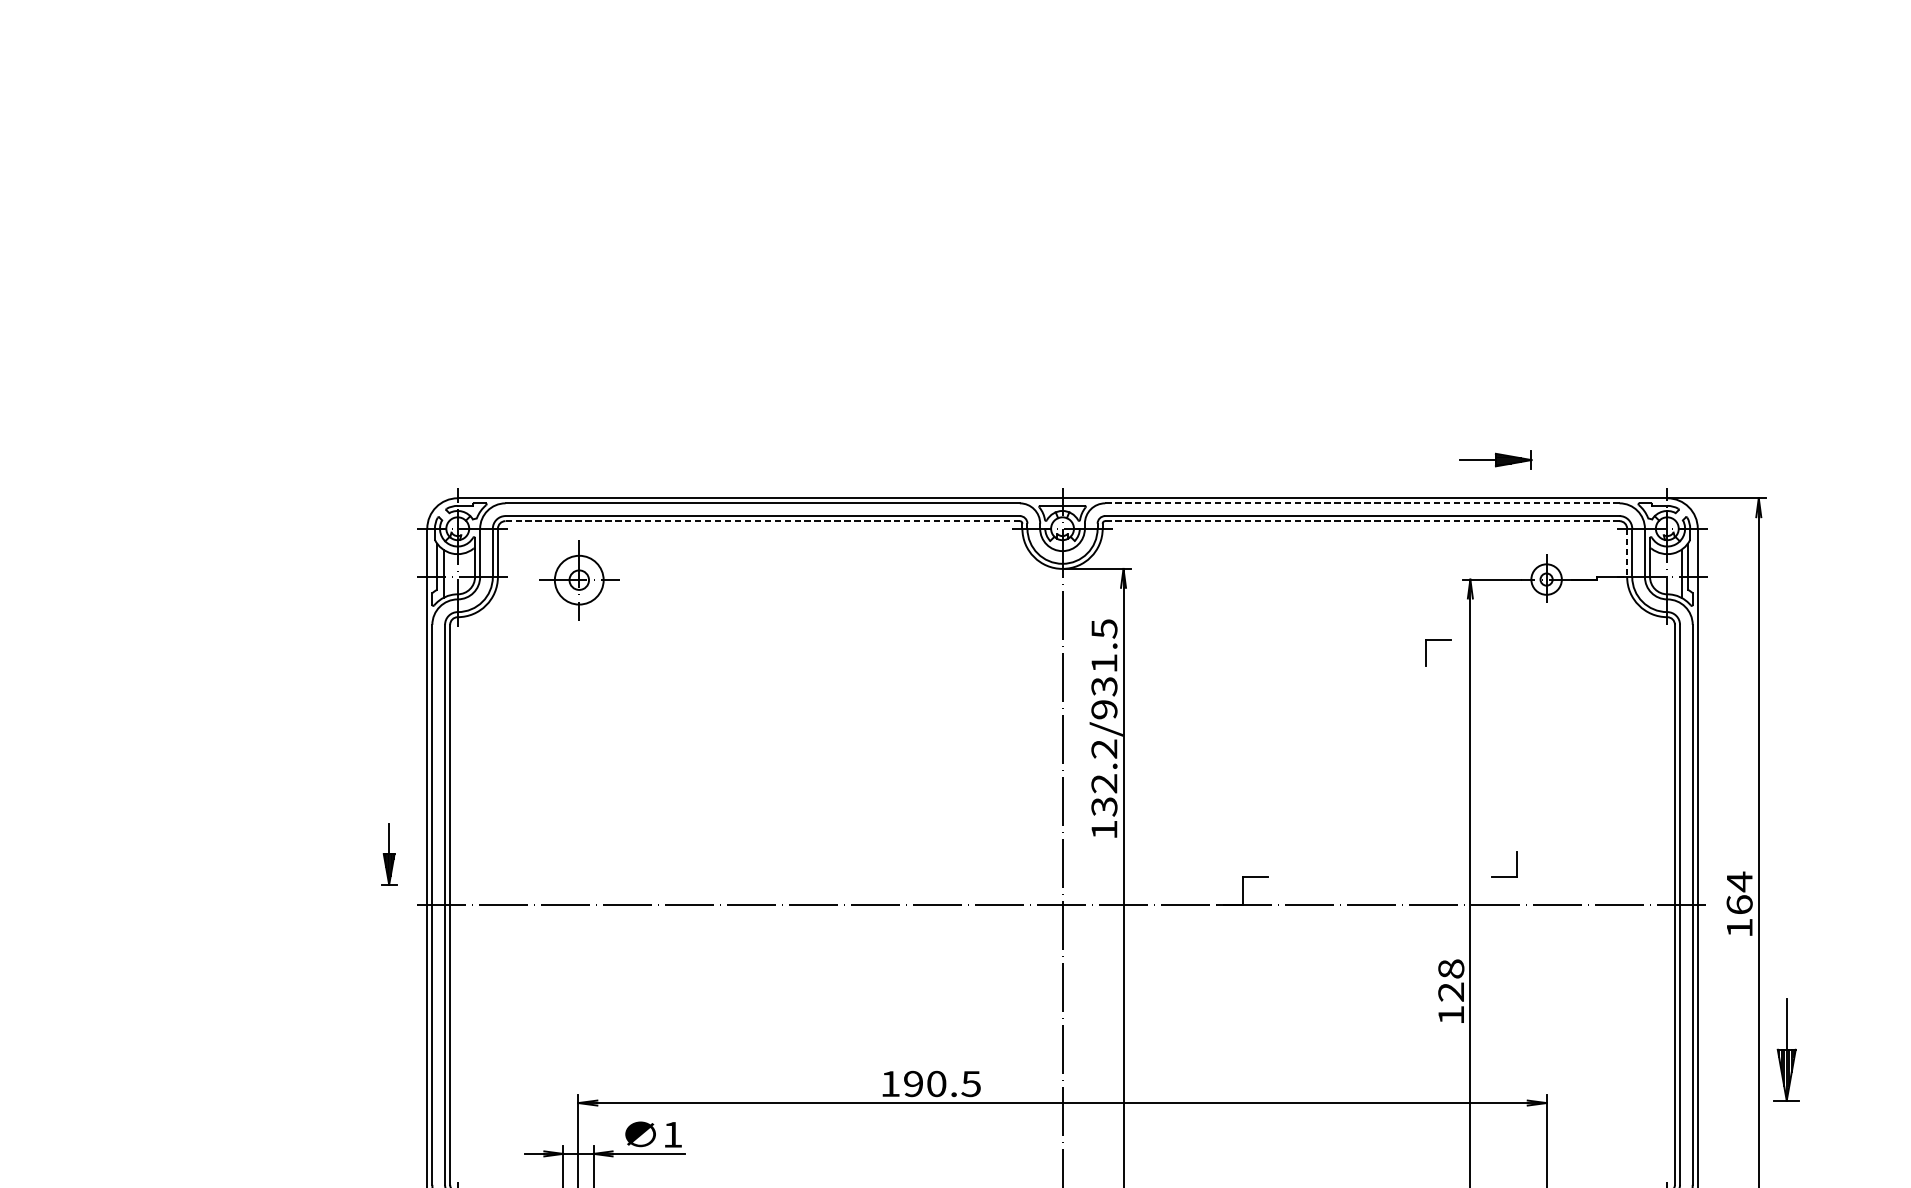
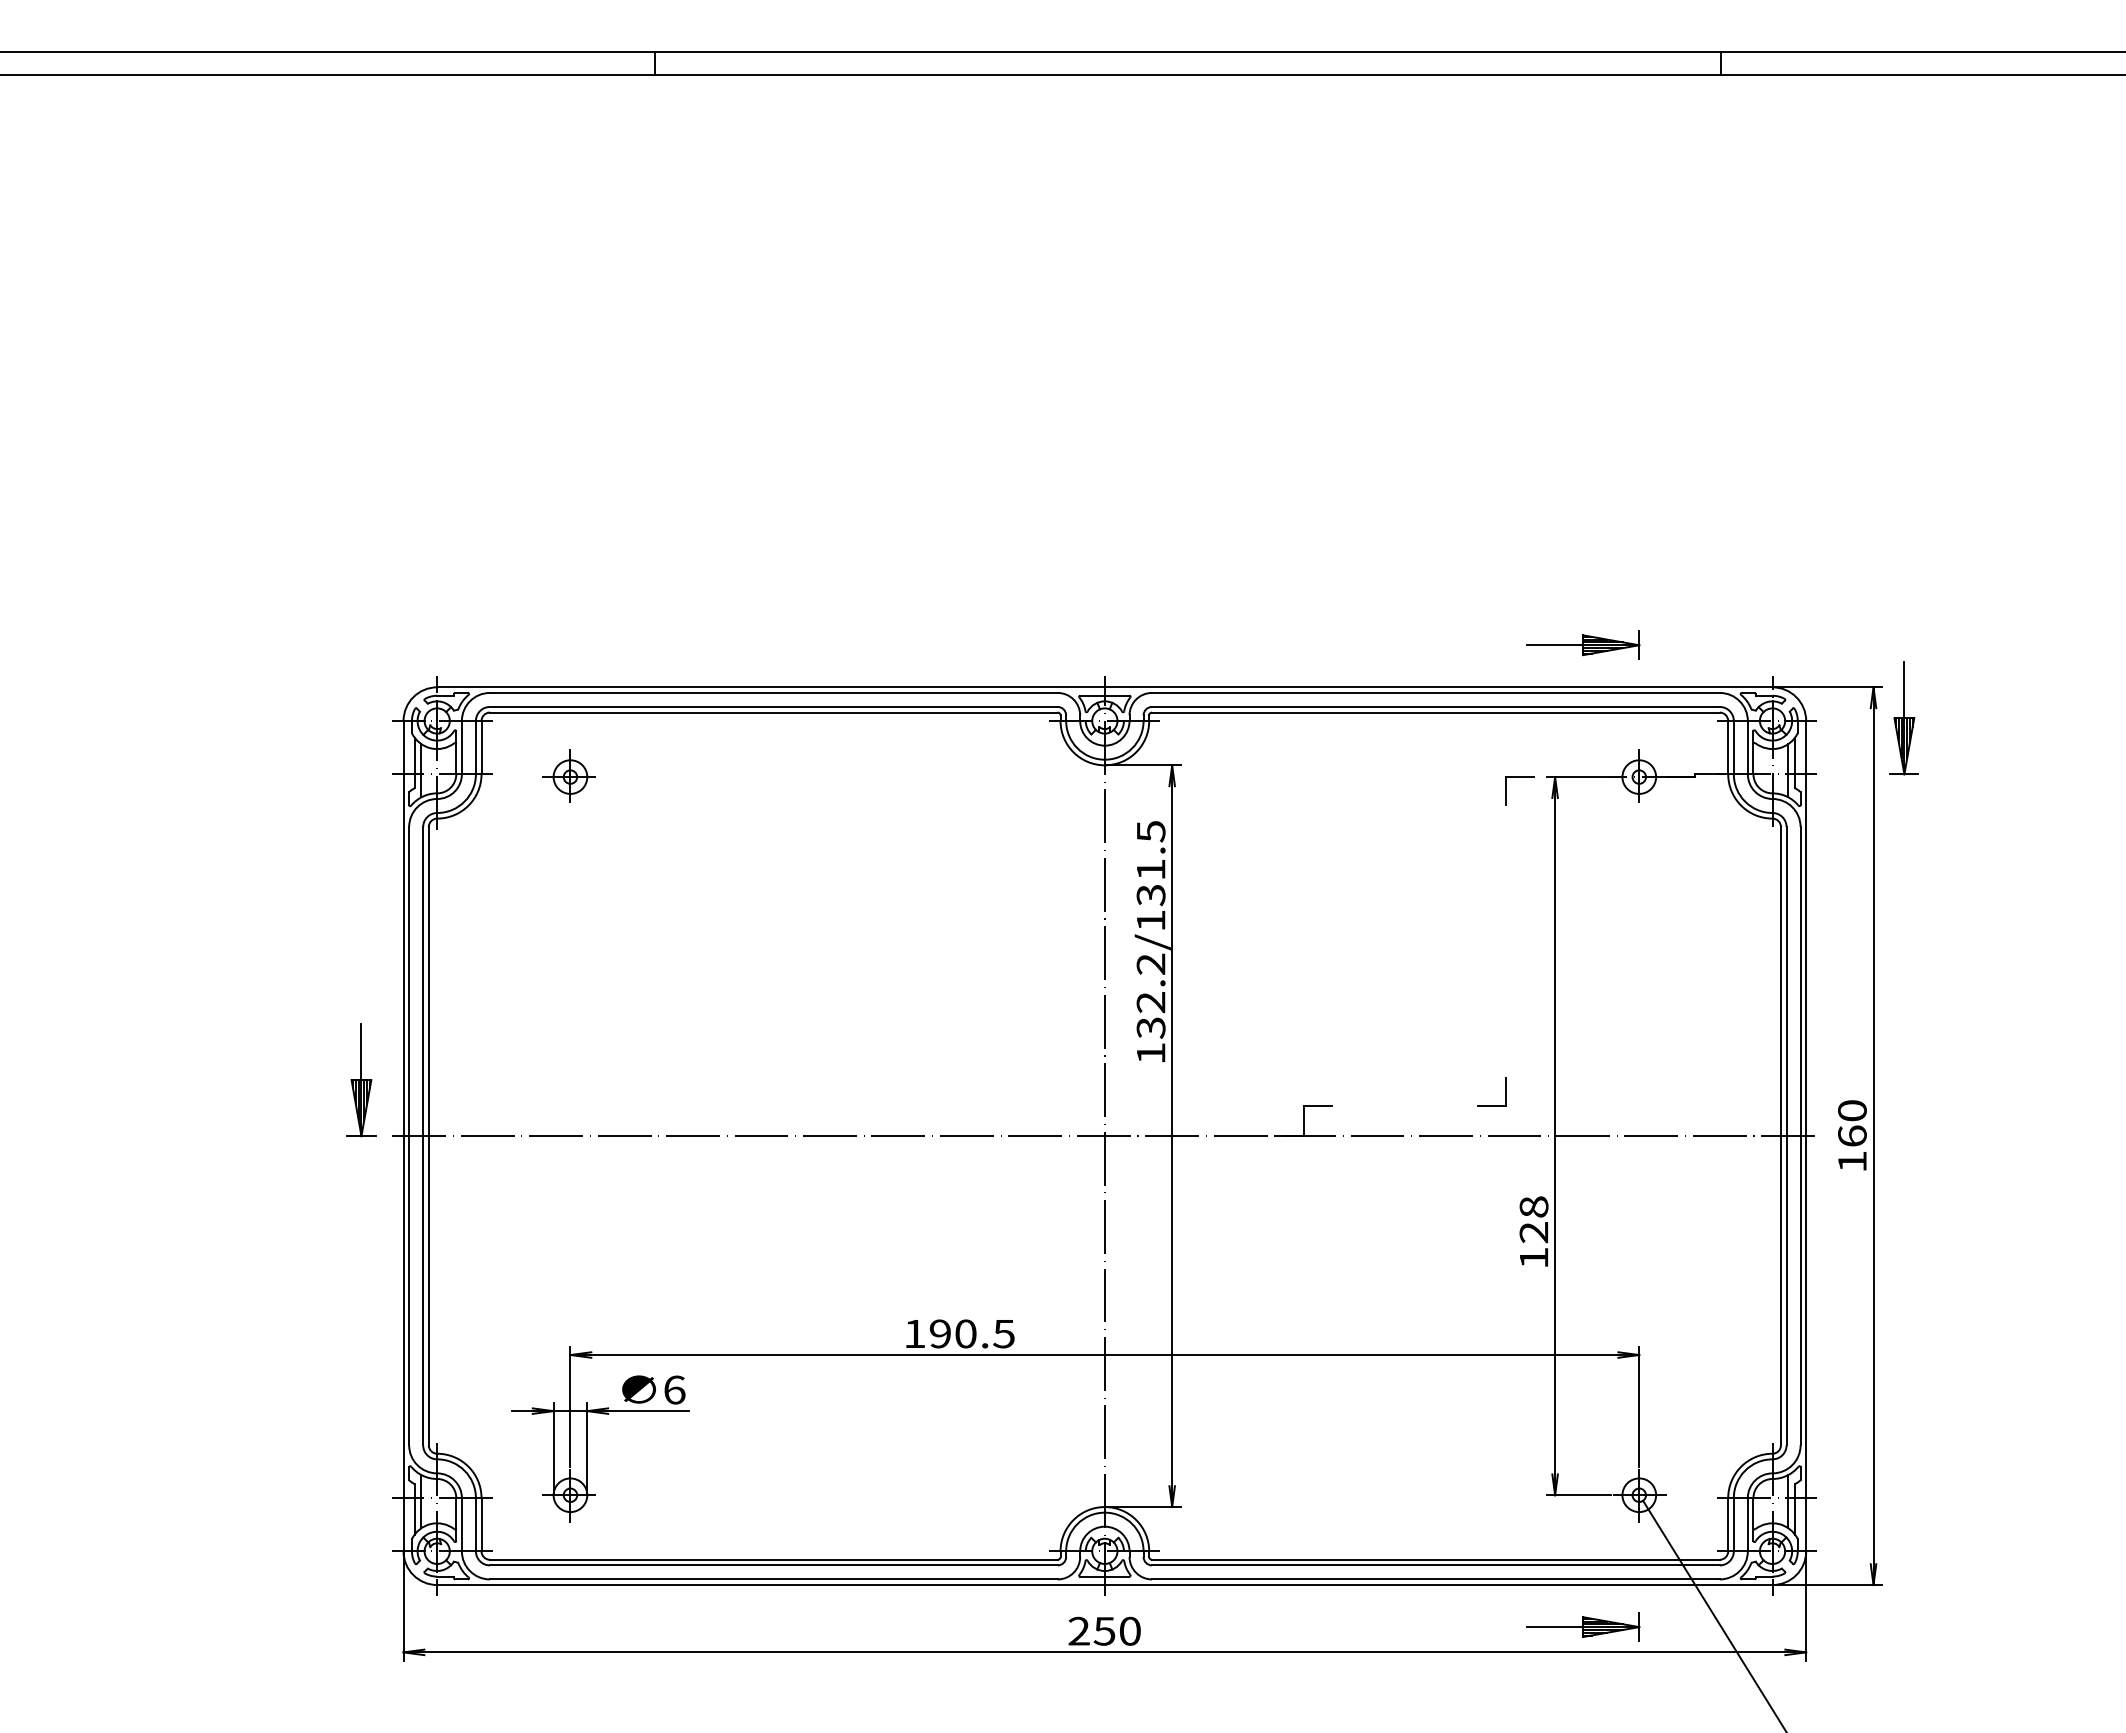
part: (1496, 459) -> (1583, 644), size x1.43
line: (1362, 502) -> (1435, 692), dashed -> solid
line: (762, 521) -> (773, 712), dashed -> solid
line: (1362, 521) -> (1435, 712), dashed -> solid
line: (1627, 552) -> (1728, 747), dashed -> solid
part: (576, 578) -> (568, 775), size x0.62
part: (1438, 640) -> (1519, 777), moved
text: (1103, 709) -> (1150, 920), 132.2/931.5 -> 132.2/131.5
part: (389, 854) -> (361, 1080), size x1.67
part: (1516, 864) -> (1505, 1091), moved
text: (1739, 881) -> (1852, 1110), 164 -> 160
part: (1785, 1050) -> (1903, 718), moved
text: (672, 1134) -> (674, 1389), 1 -> 6

